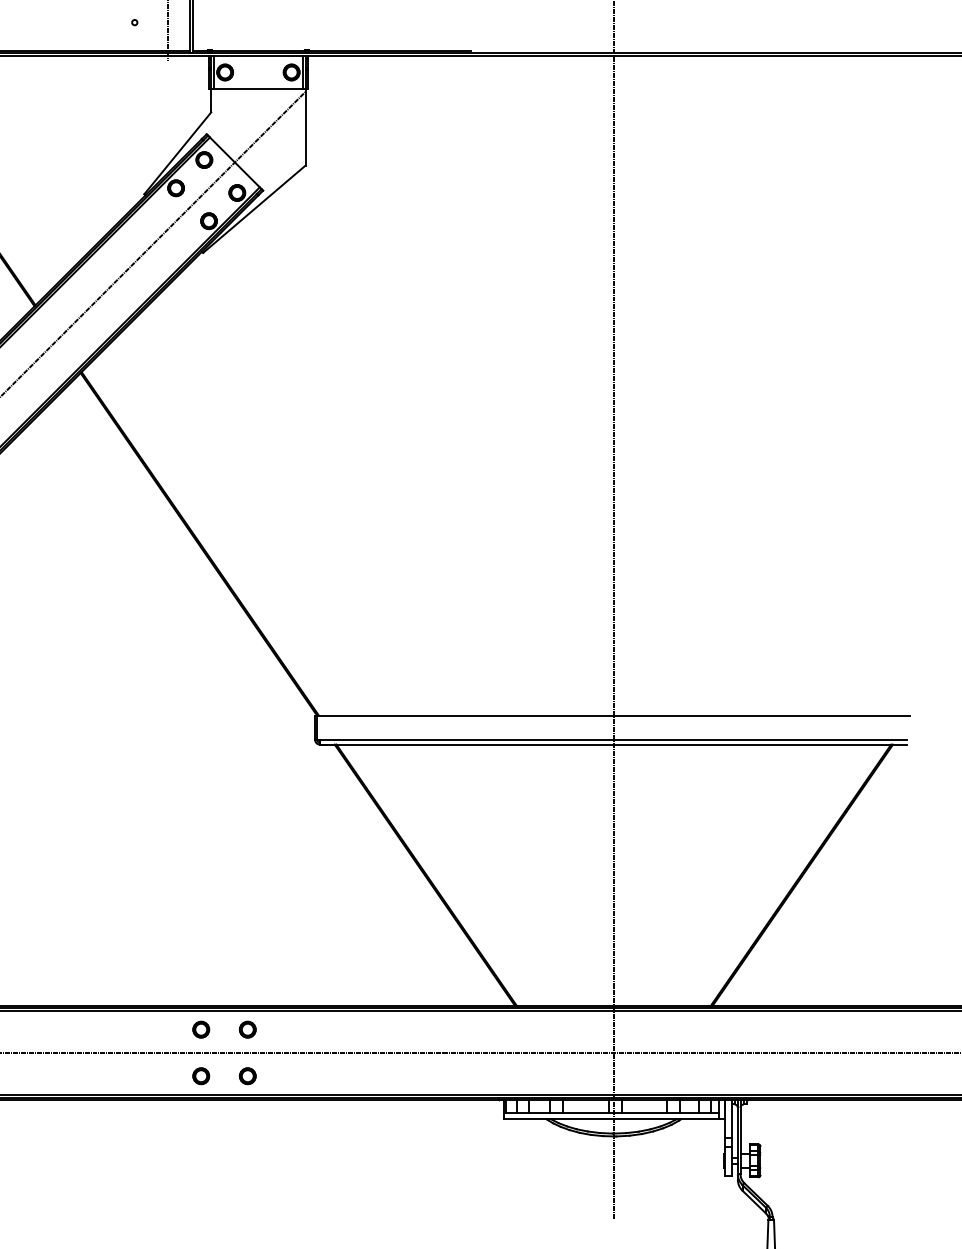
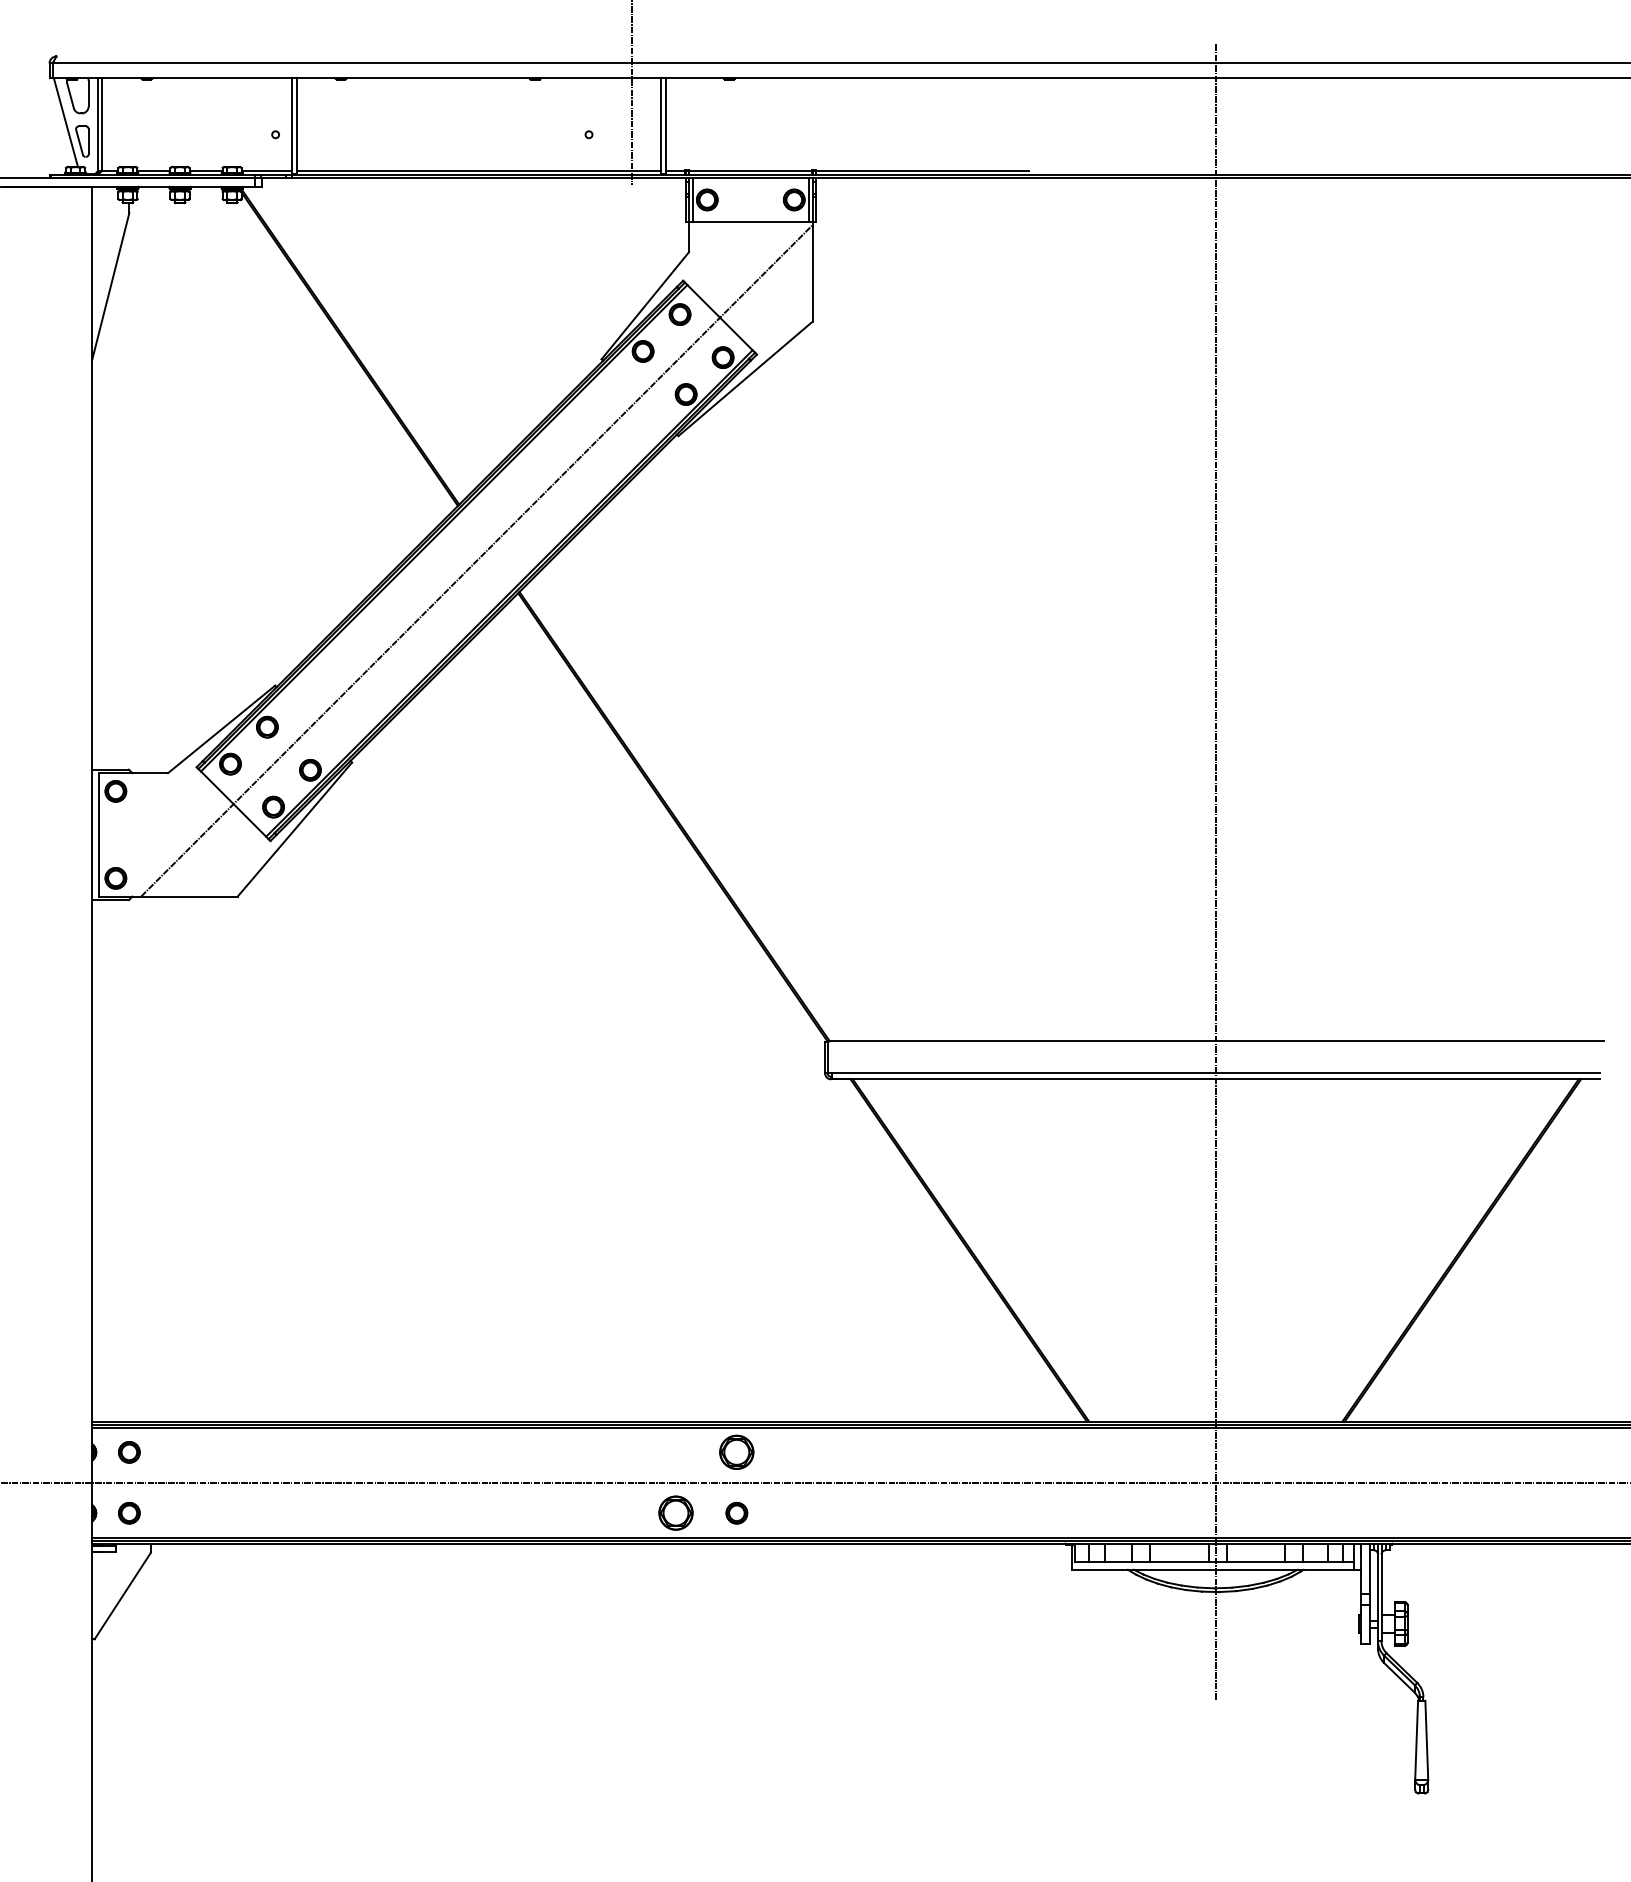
part: (200, 1029) -> (675, 1452), removed
part: (247, 1029) -> (736, 1452), size x1.6
part: (200, 1076) -> (675, 1513), size x1.6

